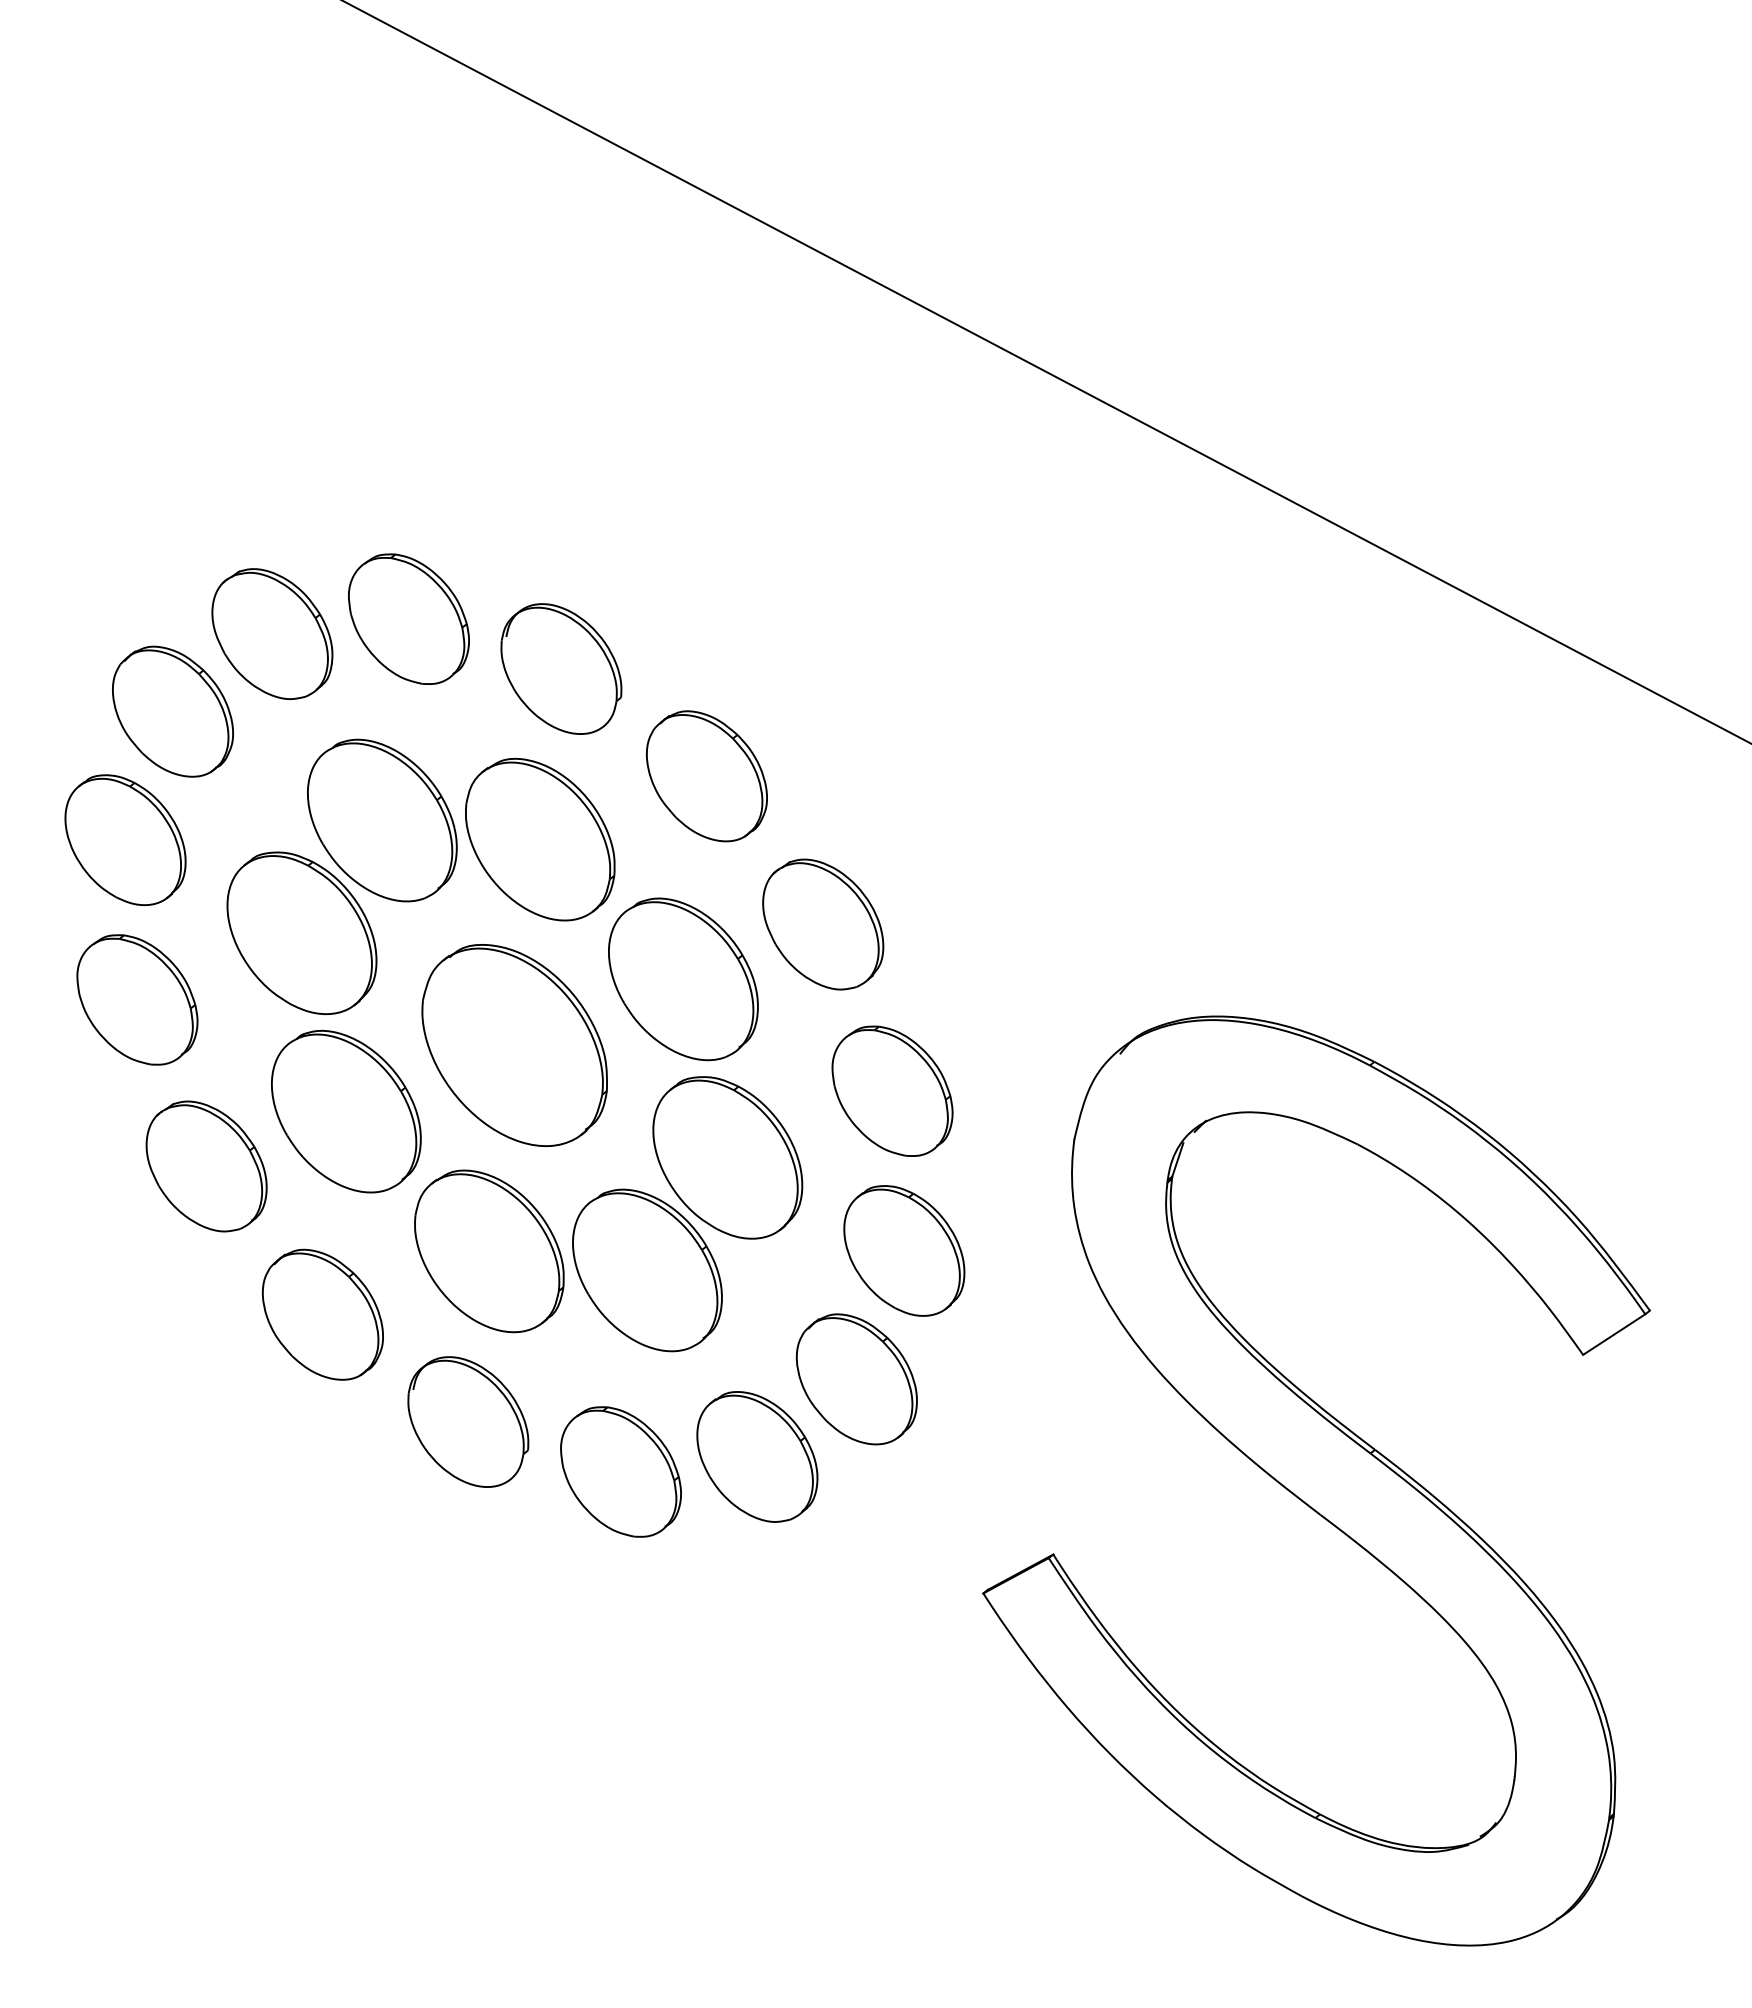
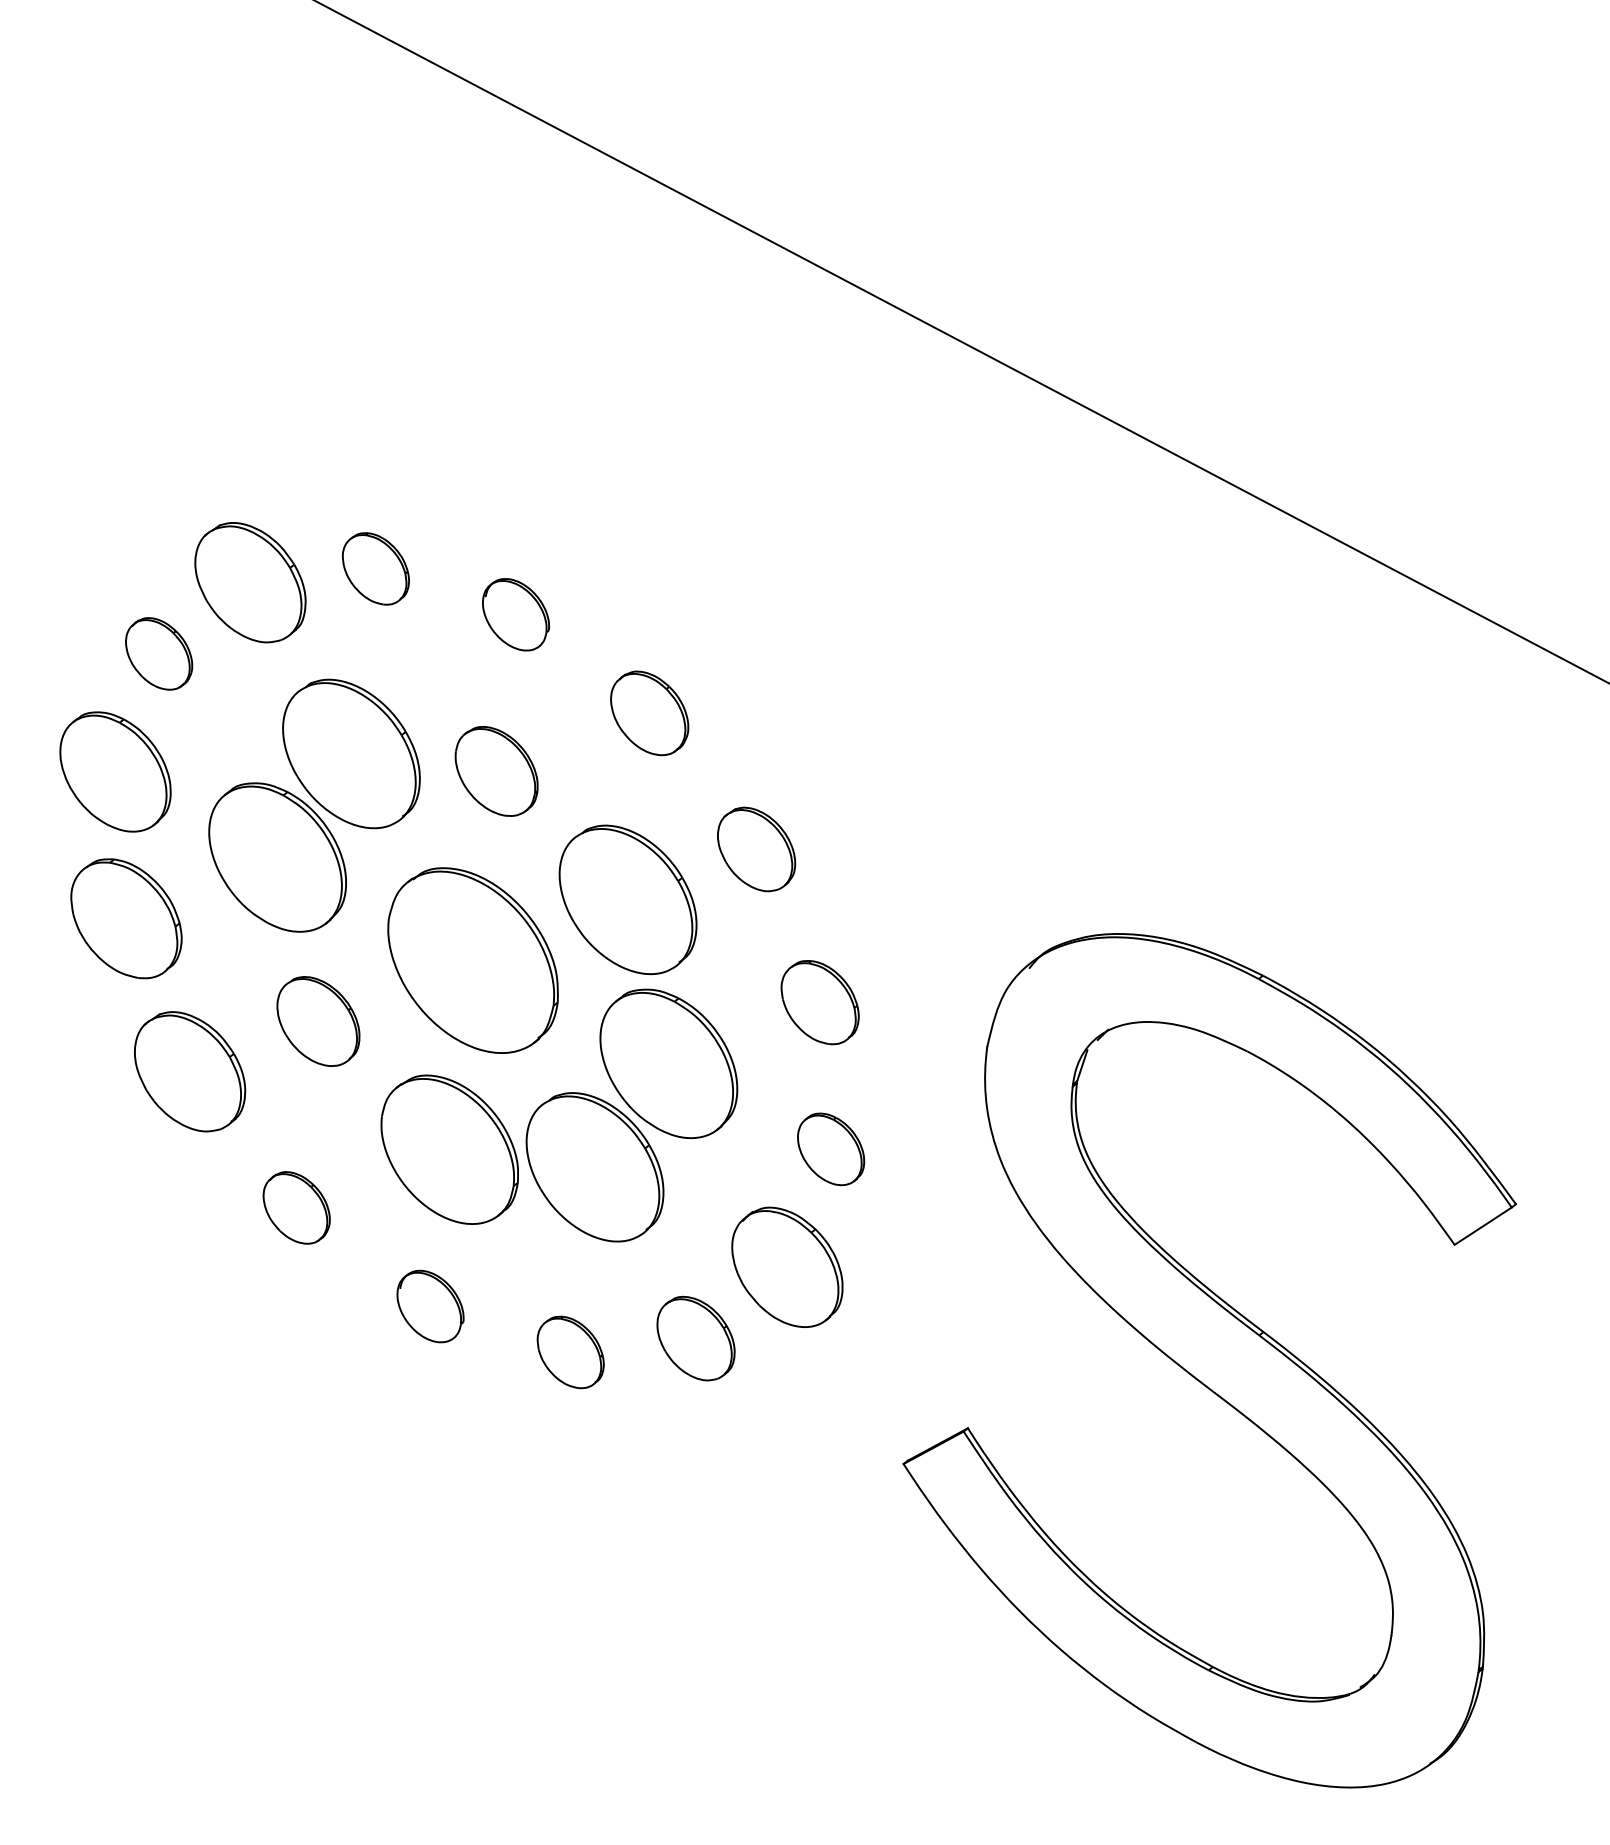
part: (408, 618) -> (375, 568), size x0.6
part: (561, 668) -> (516, 614), size x0.6
part: (172, 711) -> (158, 653), size x0.6
part: (706, 776) -> (649, 713), size x0.7
part: (540, 839) -> (496, 771), size x0.6
part: (823, 924) -> (756, 849), size x0.7
part: (892, 1090) -> (820, 1001), size x0.7
part: (346, 1111) -> (318, 1021), size x0.6
part: (904, 1250) -> (831, 1148), size x0.6
part: (322, 1314) -> (296, 1207), size x0.6
part: (468, 1421) -> (430, 1306), size x0.6
part: (757, 1456) -> (696, 1338), size x0.7
part: (620, 1471) -> (570, 1351), size x0.6

